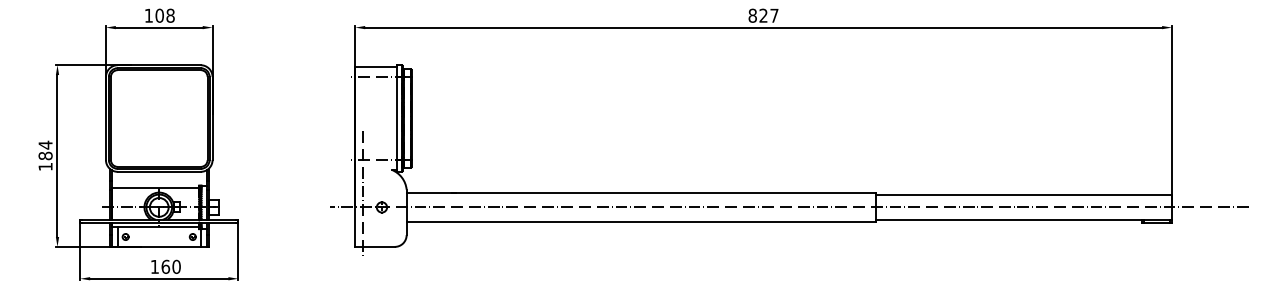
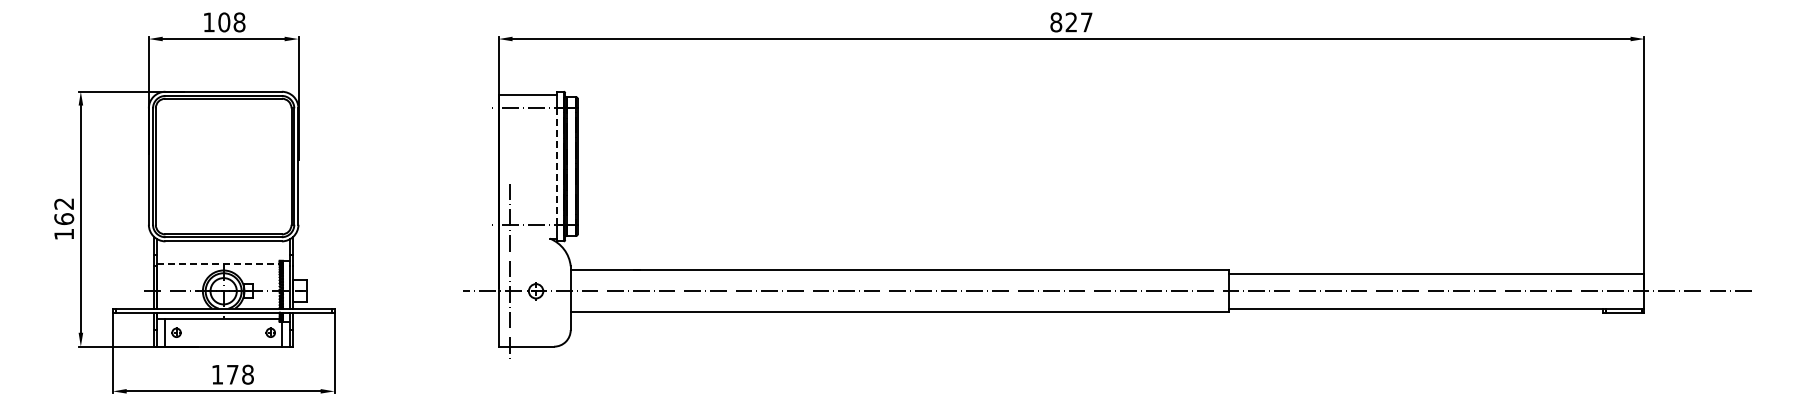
line: (396, 118) -> (556, 166), solid -> dashed
text: (45, 150) -> (64, 211), 184 -> 162
line: (155, 187) -> (218, 263), solid -> dashed
text: (171, 266) -> (240, 374), 160 -> 178

